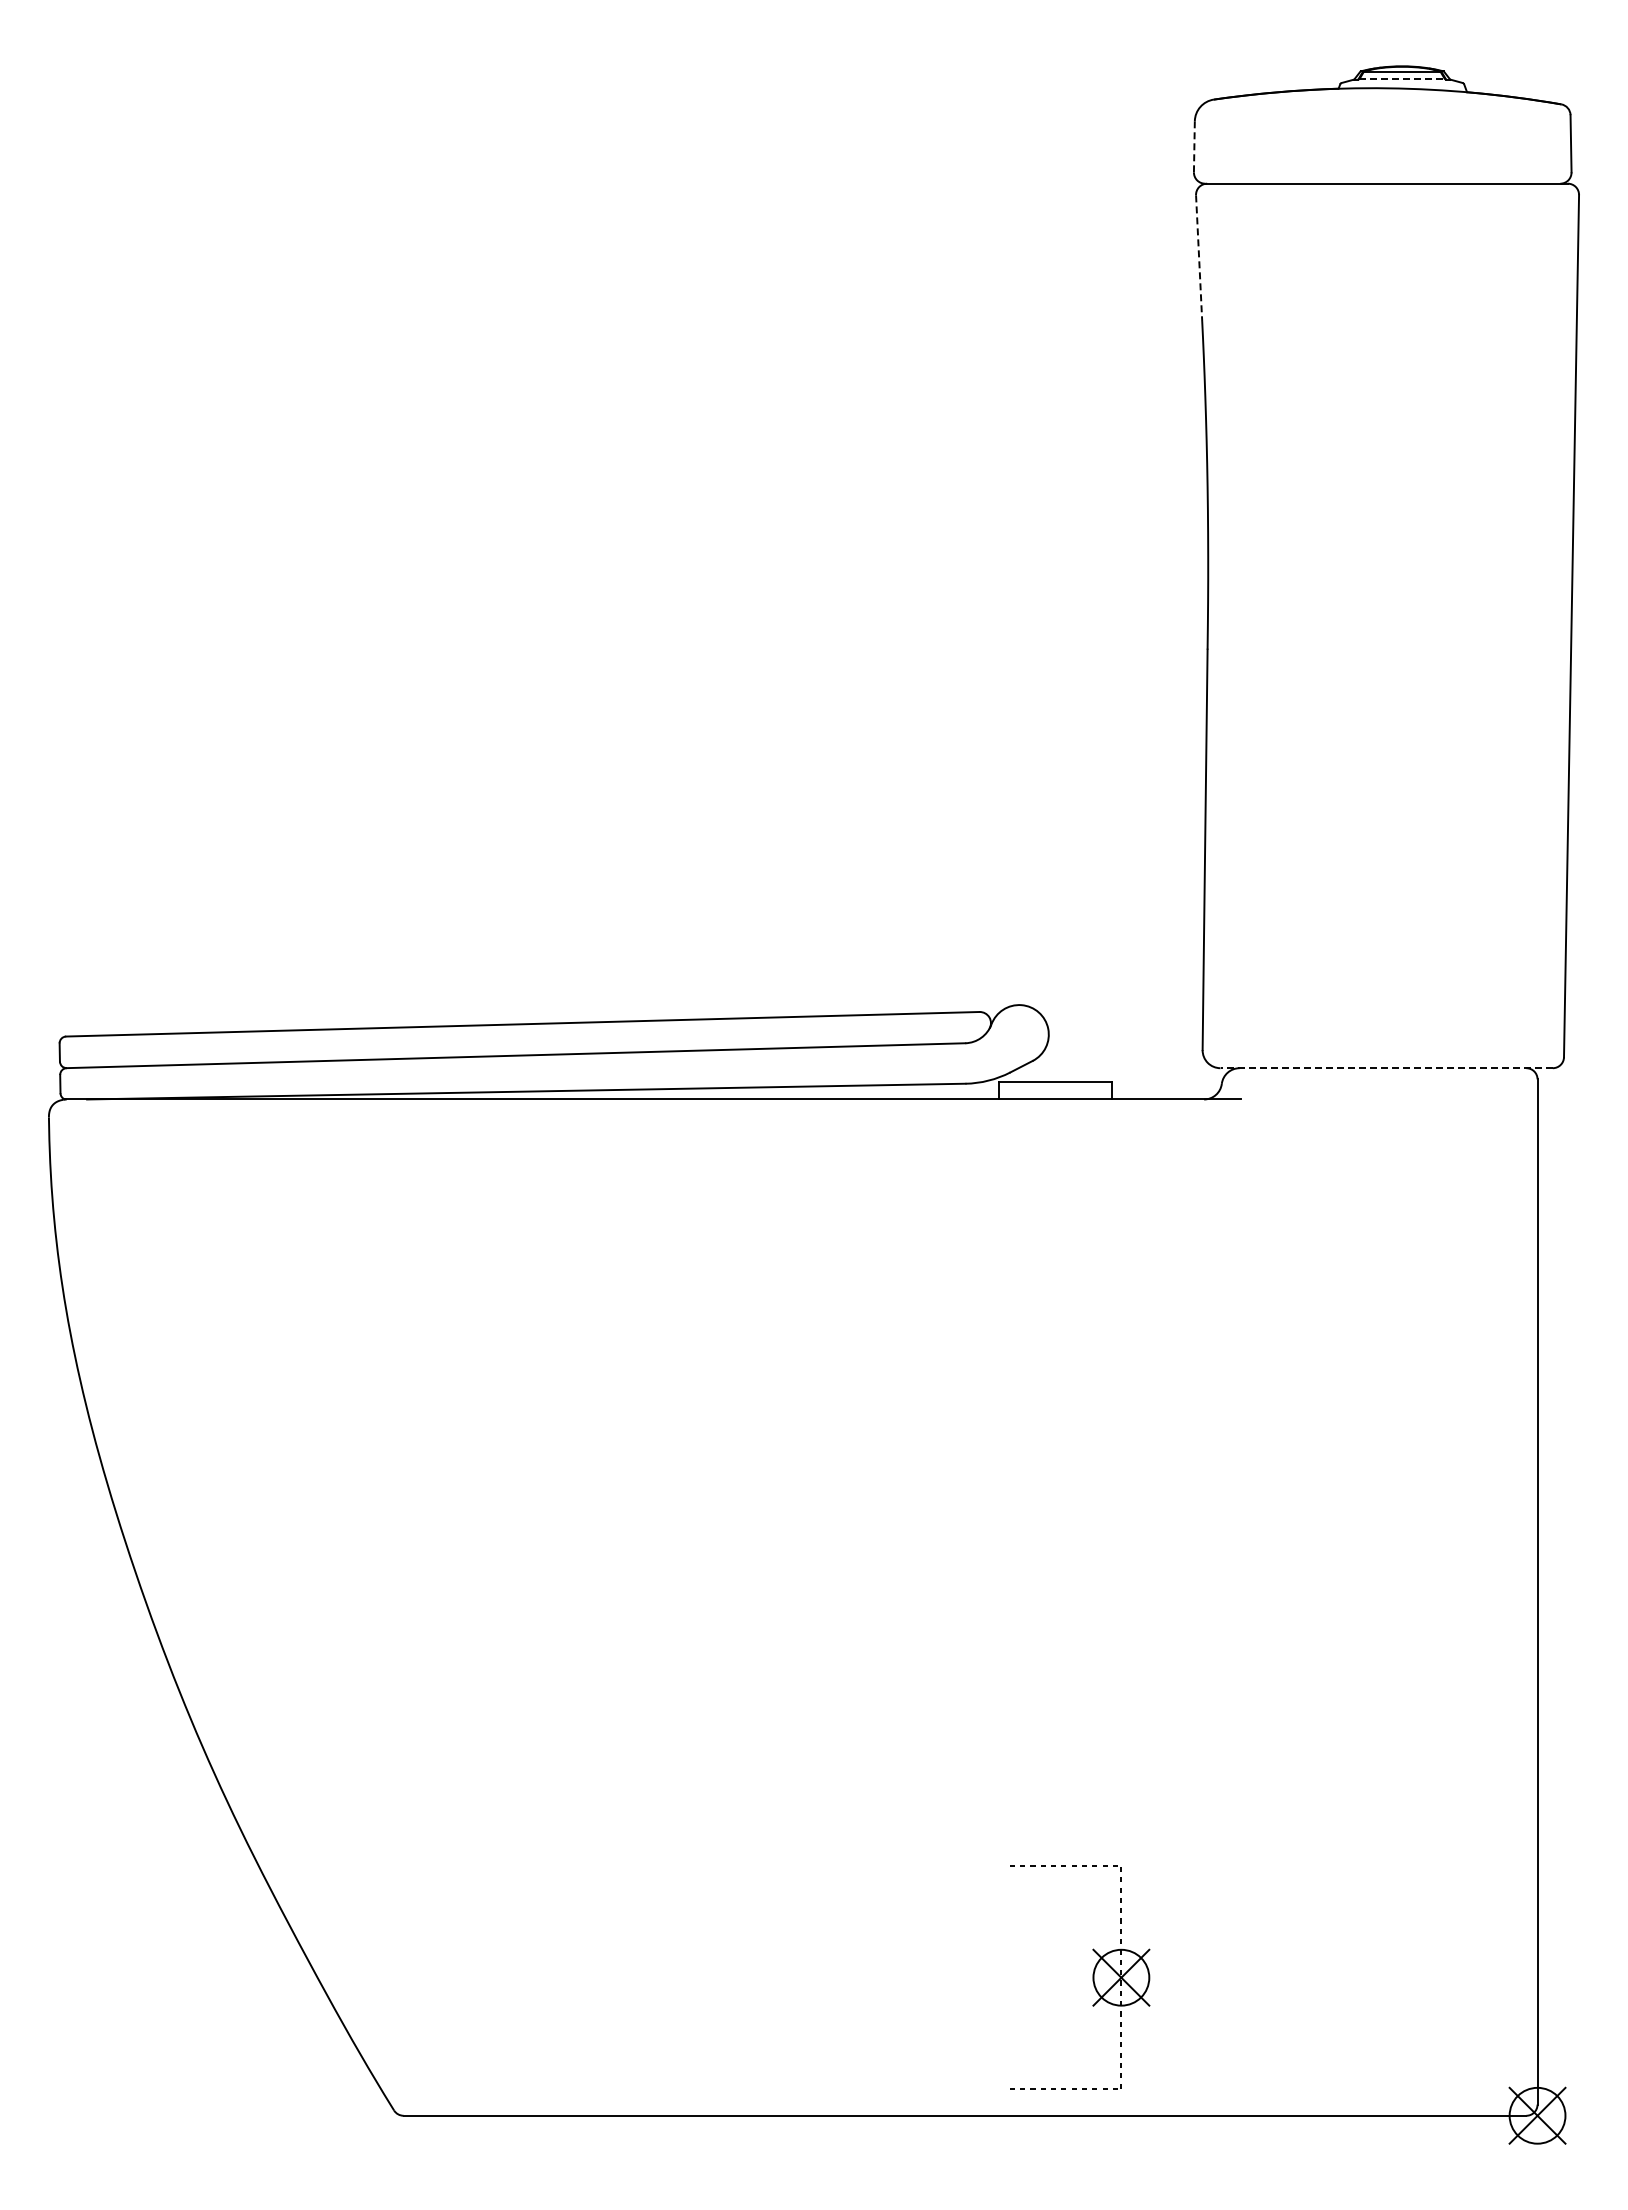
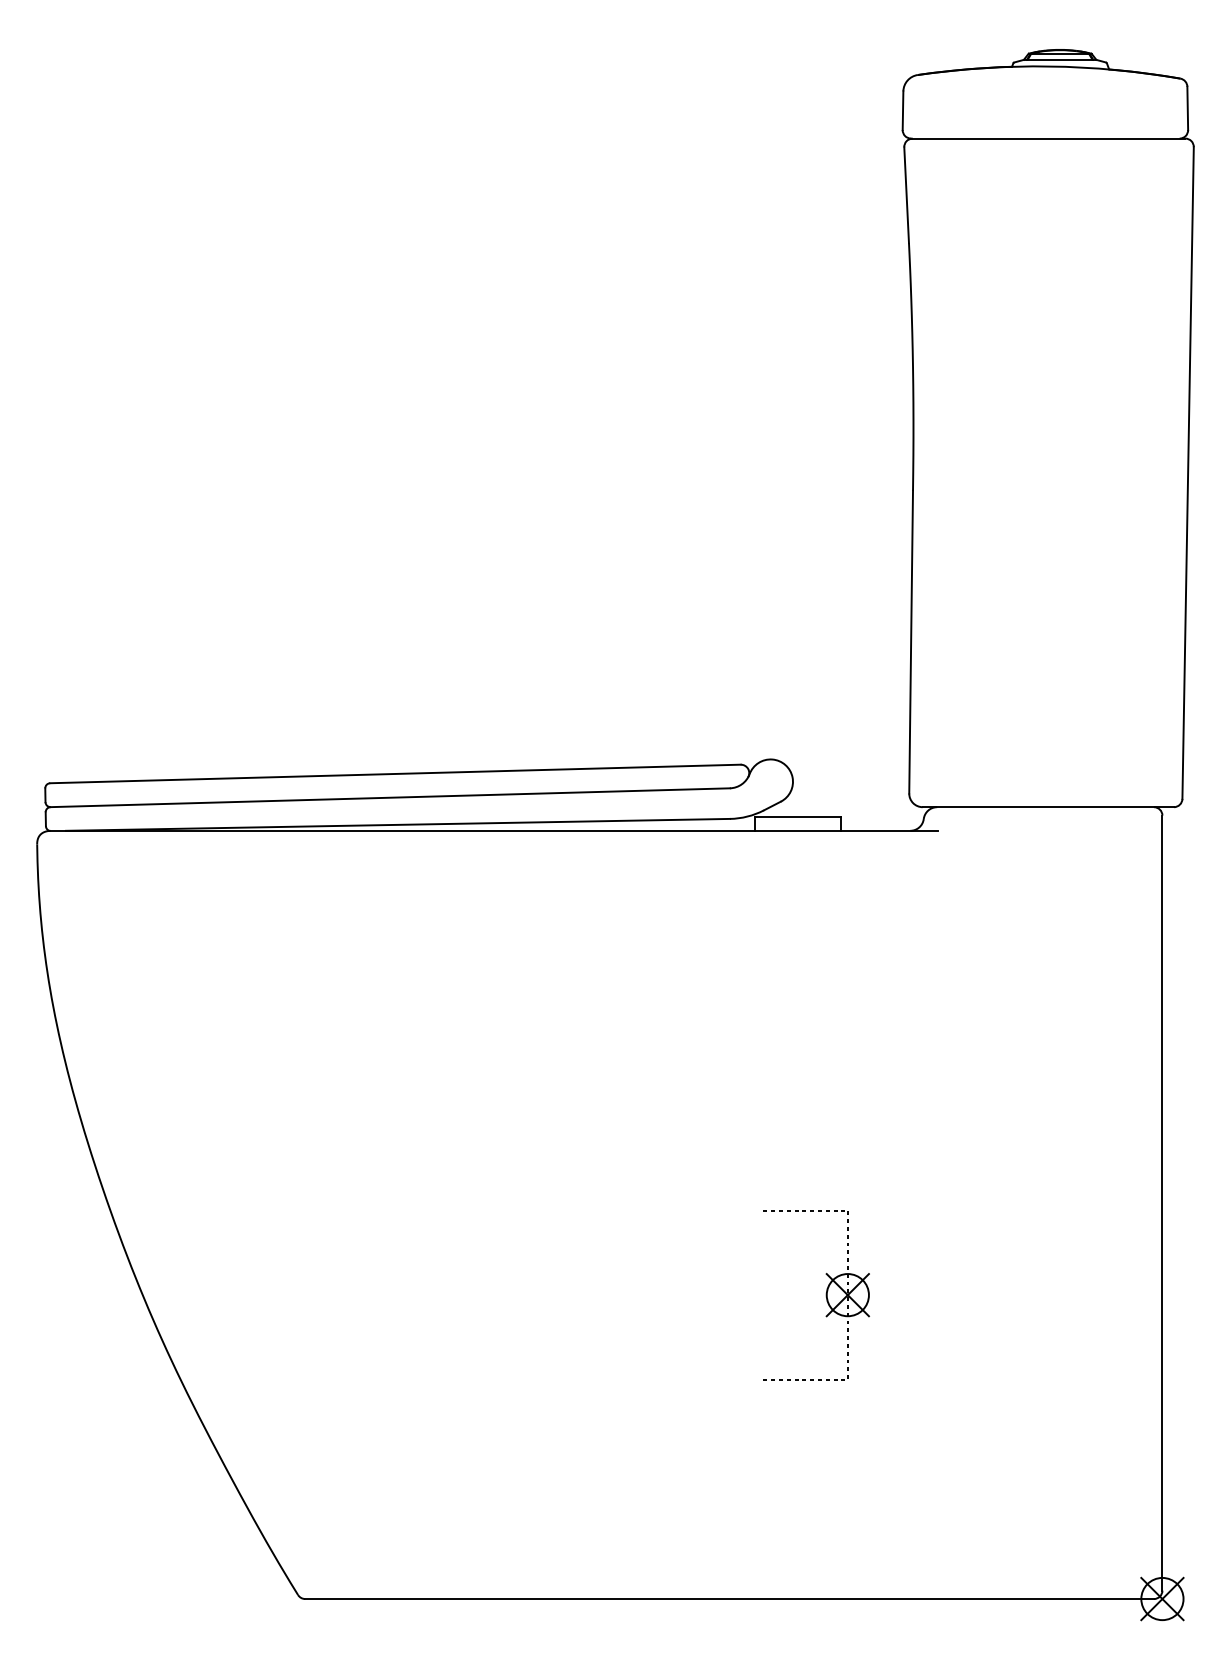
line: (1402, 79) -> (1060, 59), dashed -> solid
line: (1194, 146) -> (903, 110), dashed -> solid
line: (1199, 259) -> (906, 195), dashed -> solid
line: (1386, 1068) -> (1048, 807), dashed -> solid
part: (1092, 1977) -> (826, 1294), moved

